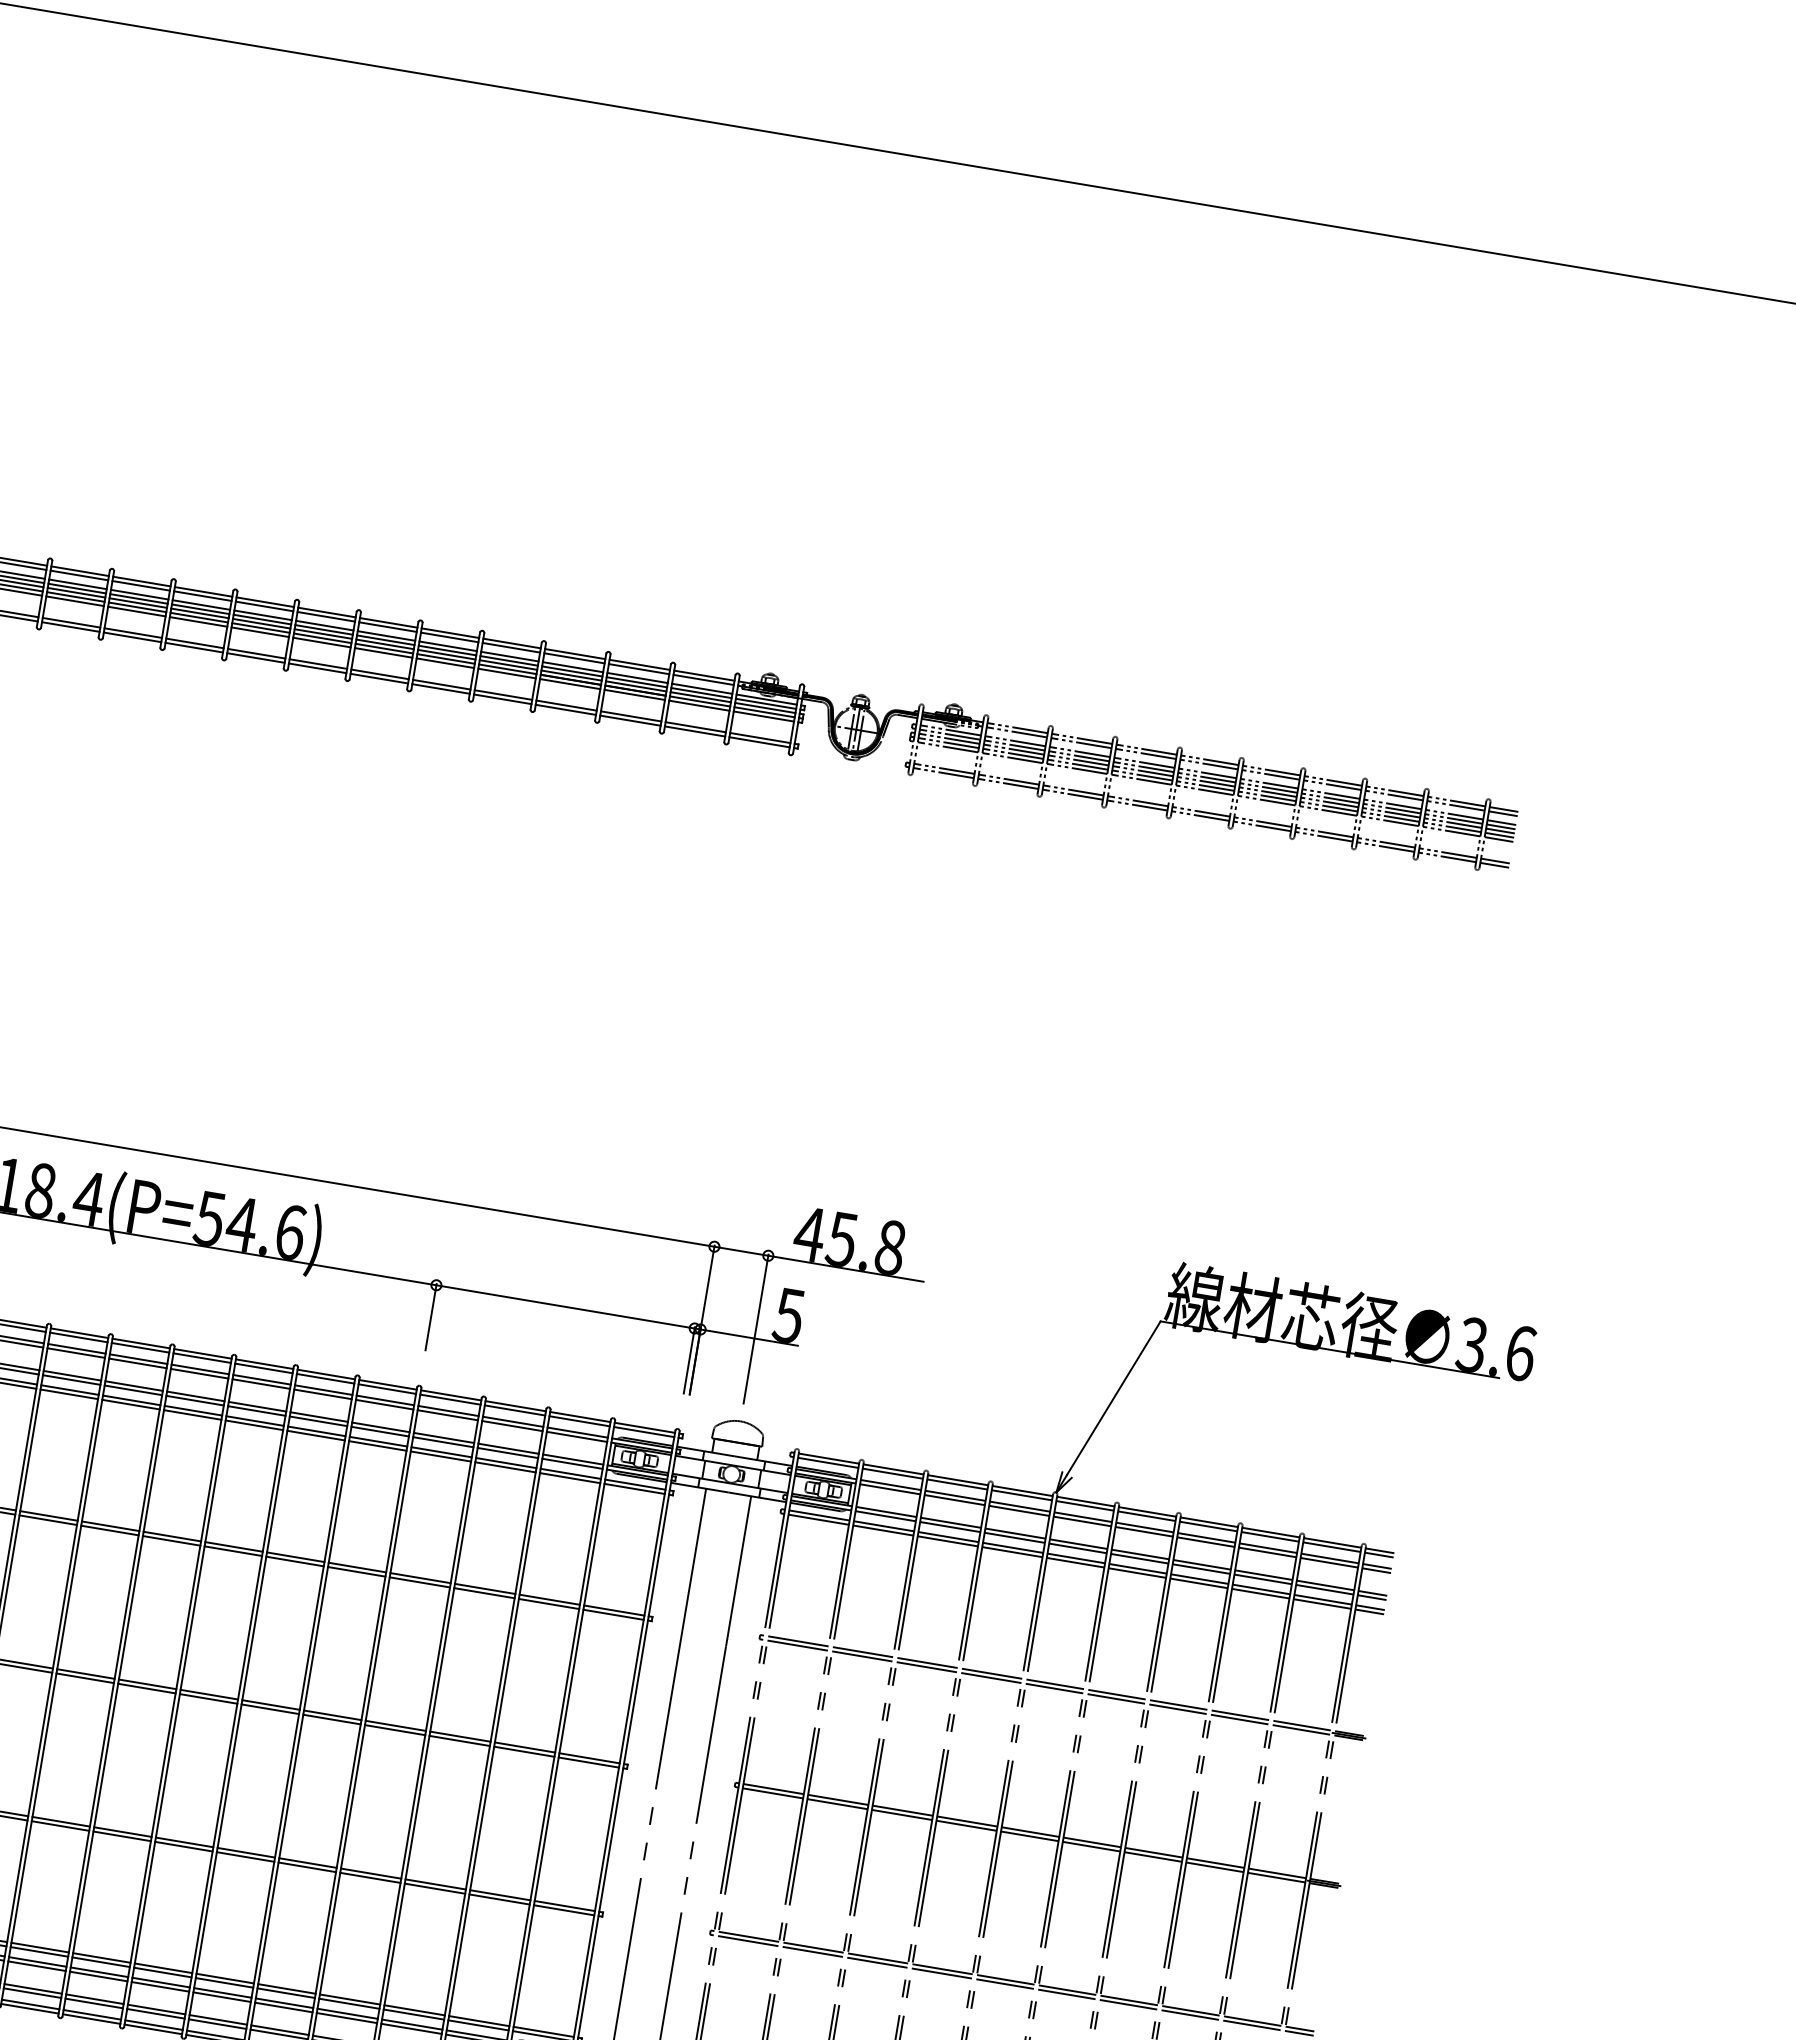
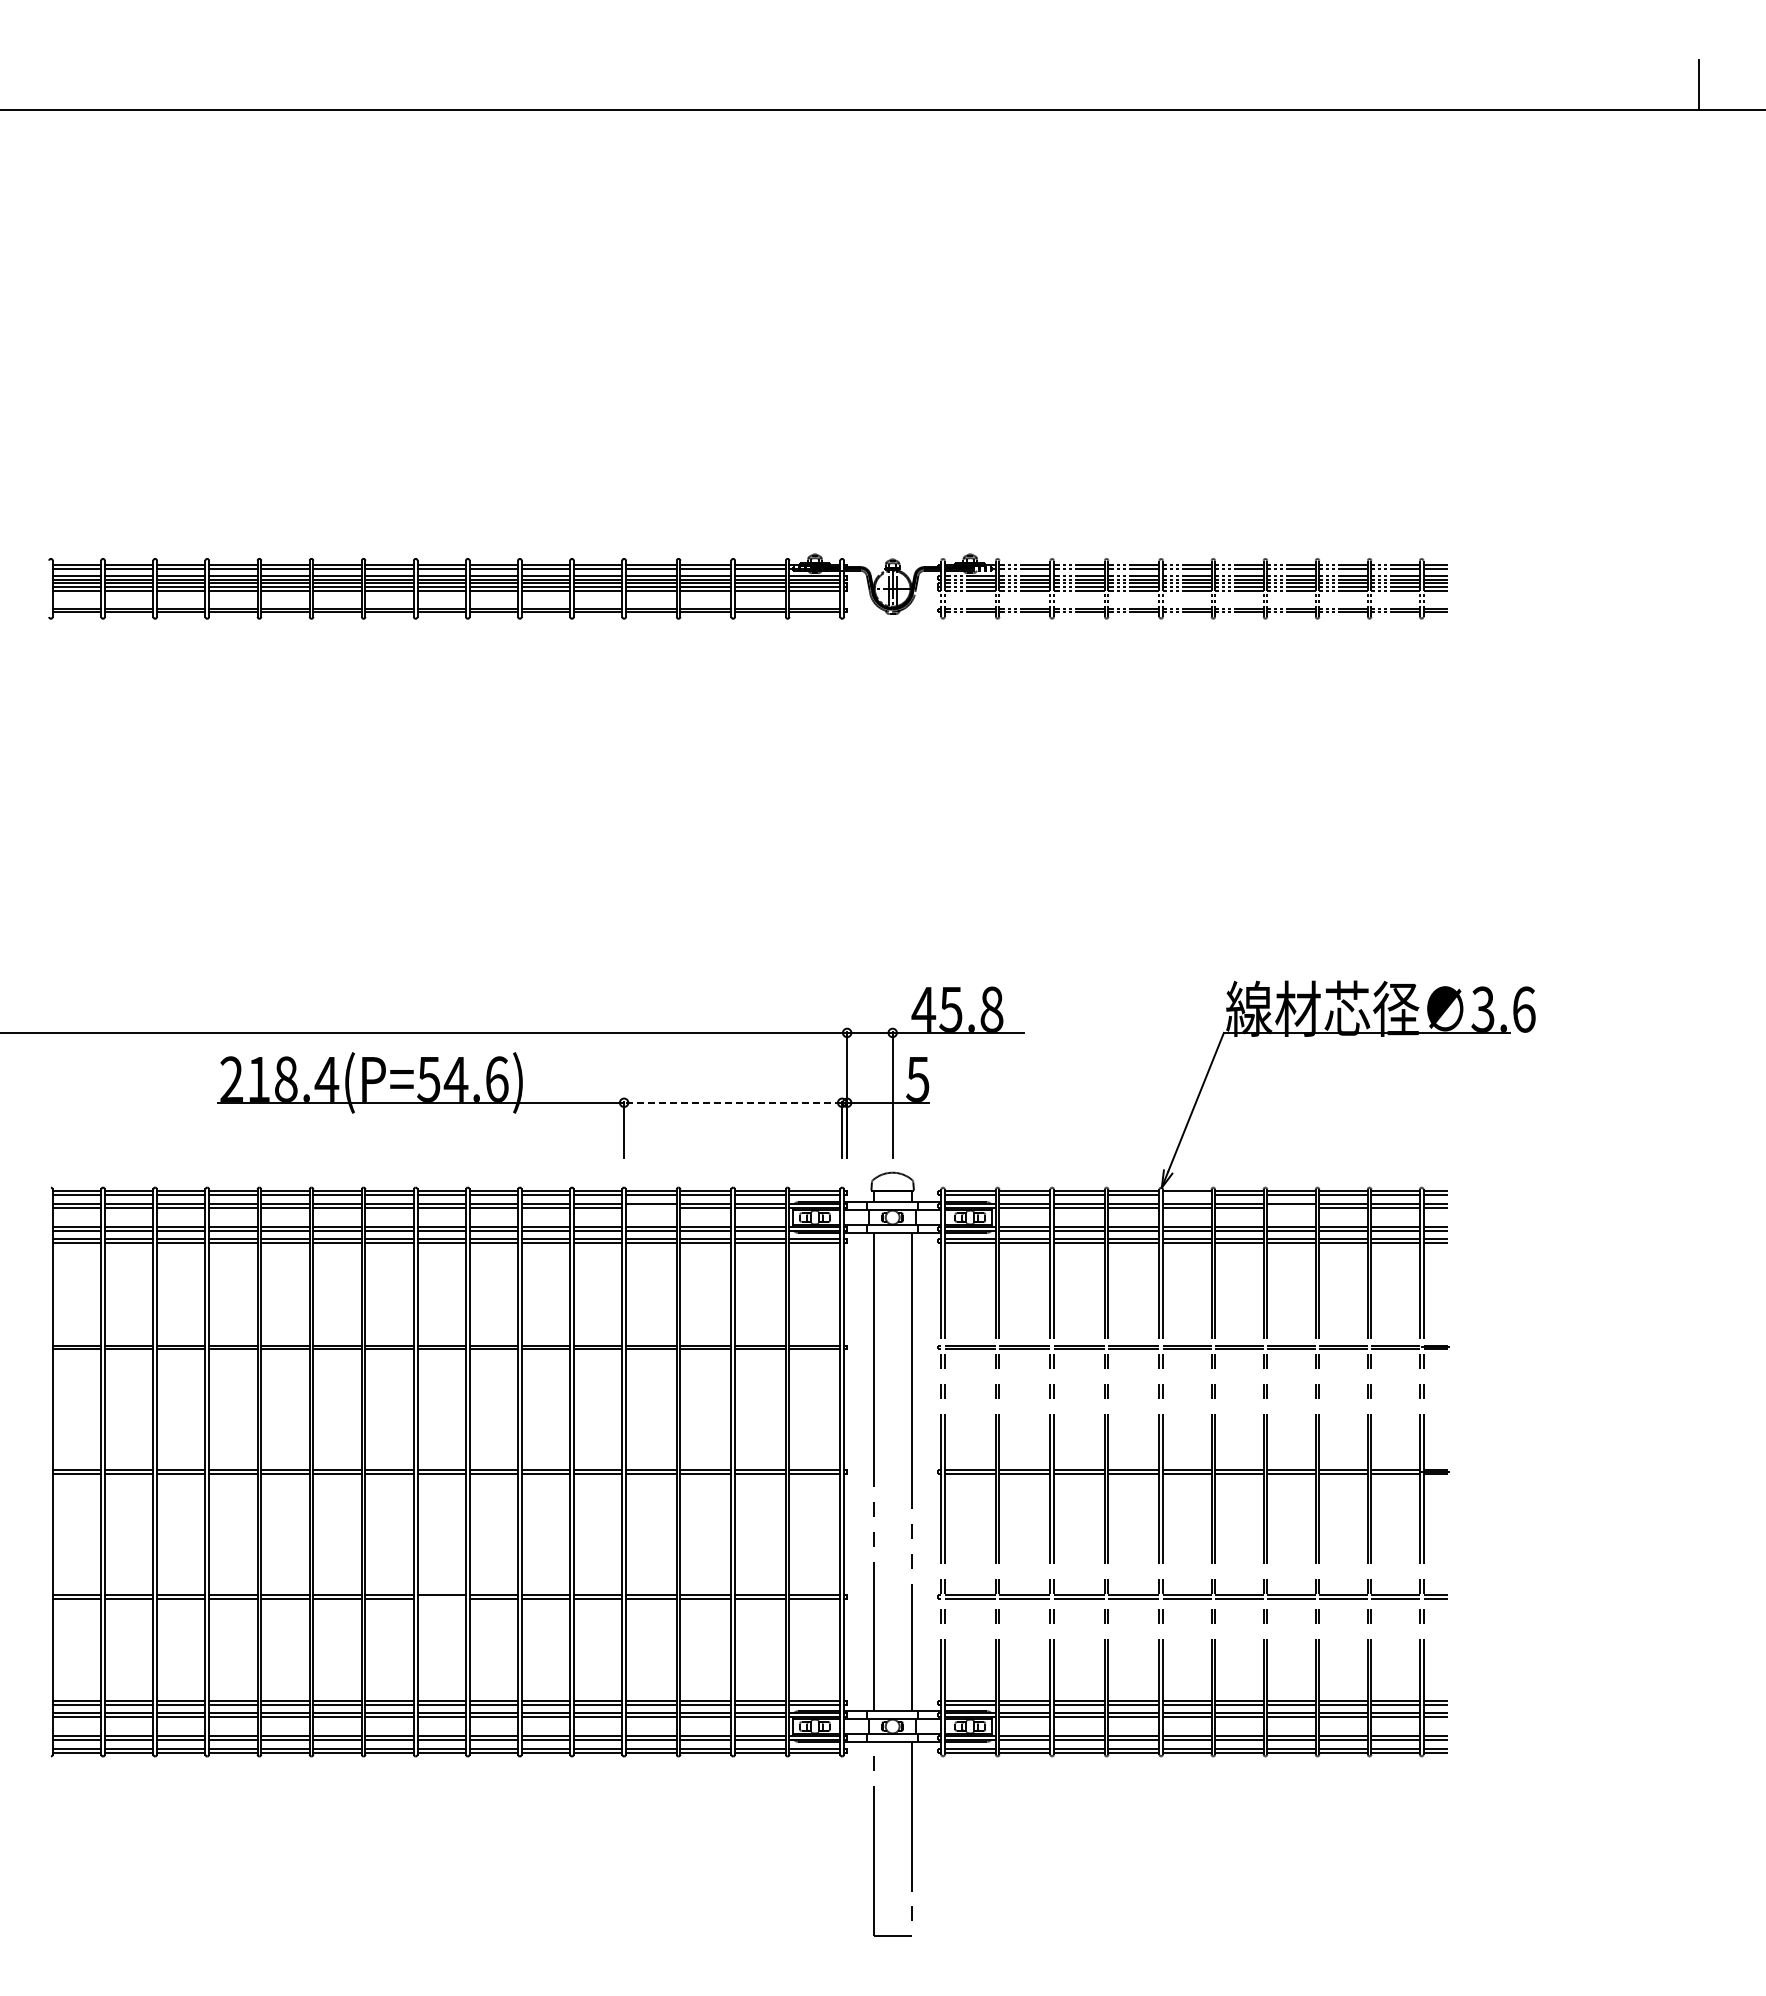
line: (564, 1306) -> (732, 1102), solid -> dashed
line: (446, 1414) -> (650, 1207), removed
line: (1084, 1505) -> (1186, 1194), removed
line: (1206, 1541) -> (1291, 1207), removed
line: (121, 1836) -> (441, 1598), removed

